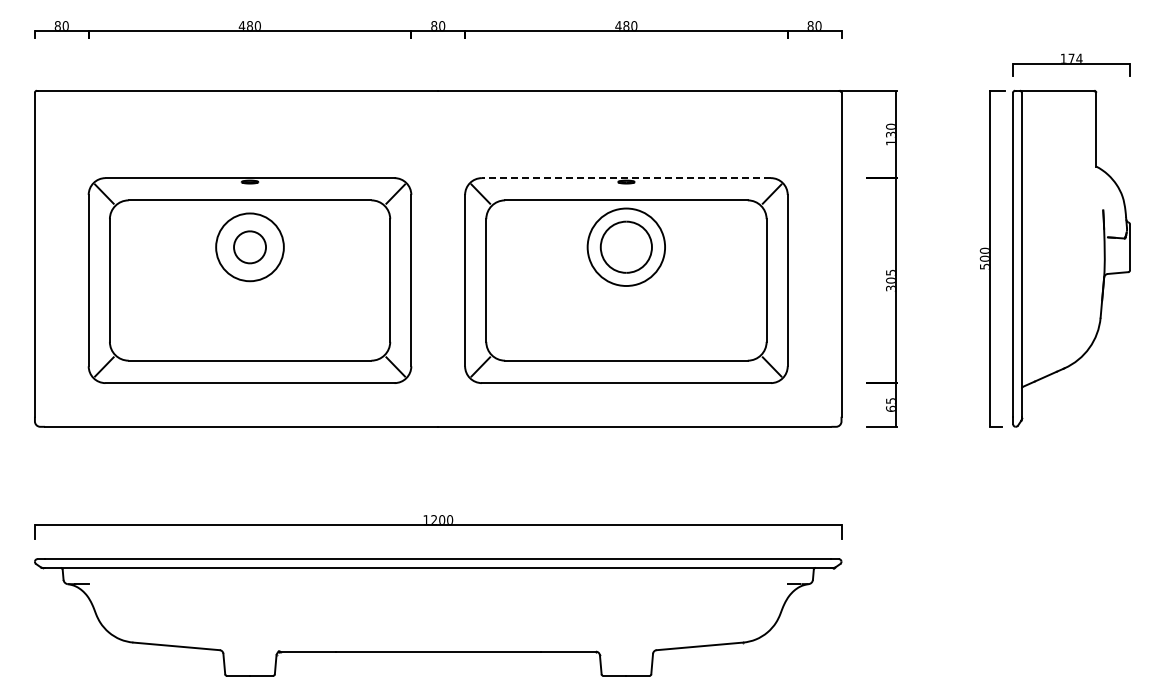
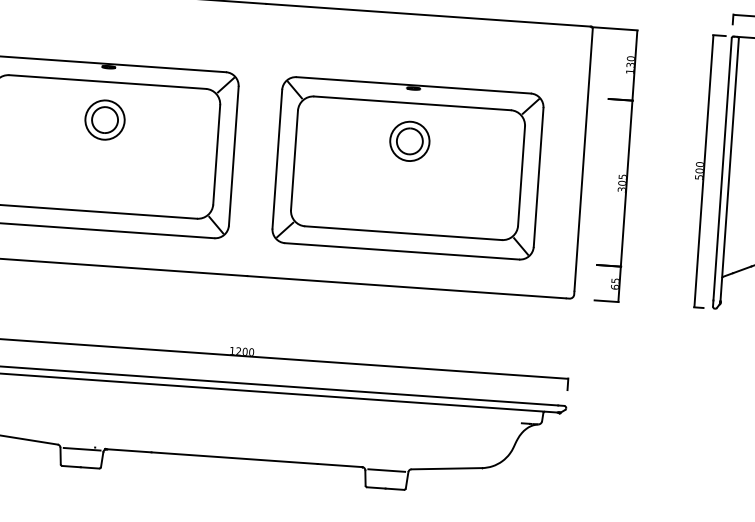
line: (626, 178) -> (413, 85), dashed -> solid
circle: (249, 247) -> (104, 120), size x0.71
part: (626, 247) -> (409, 141), size x0.62
line: (249, 653) -> (81, 448), added
line: (625, 653) -> (386, 470), added

